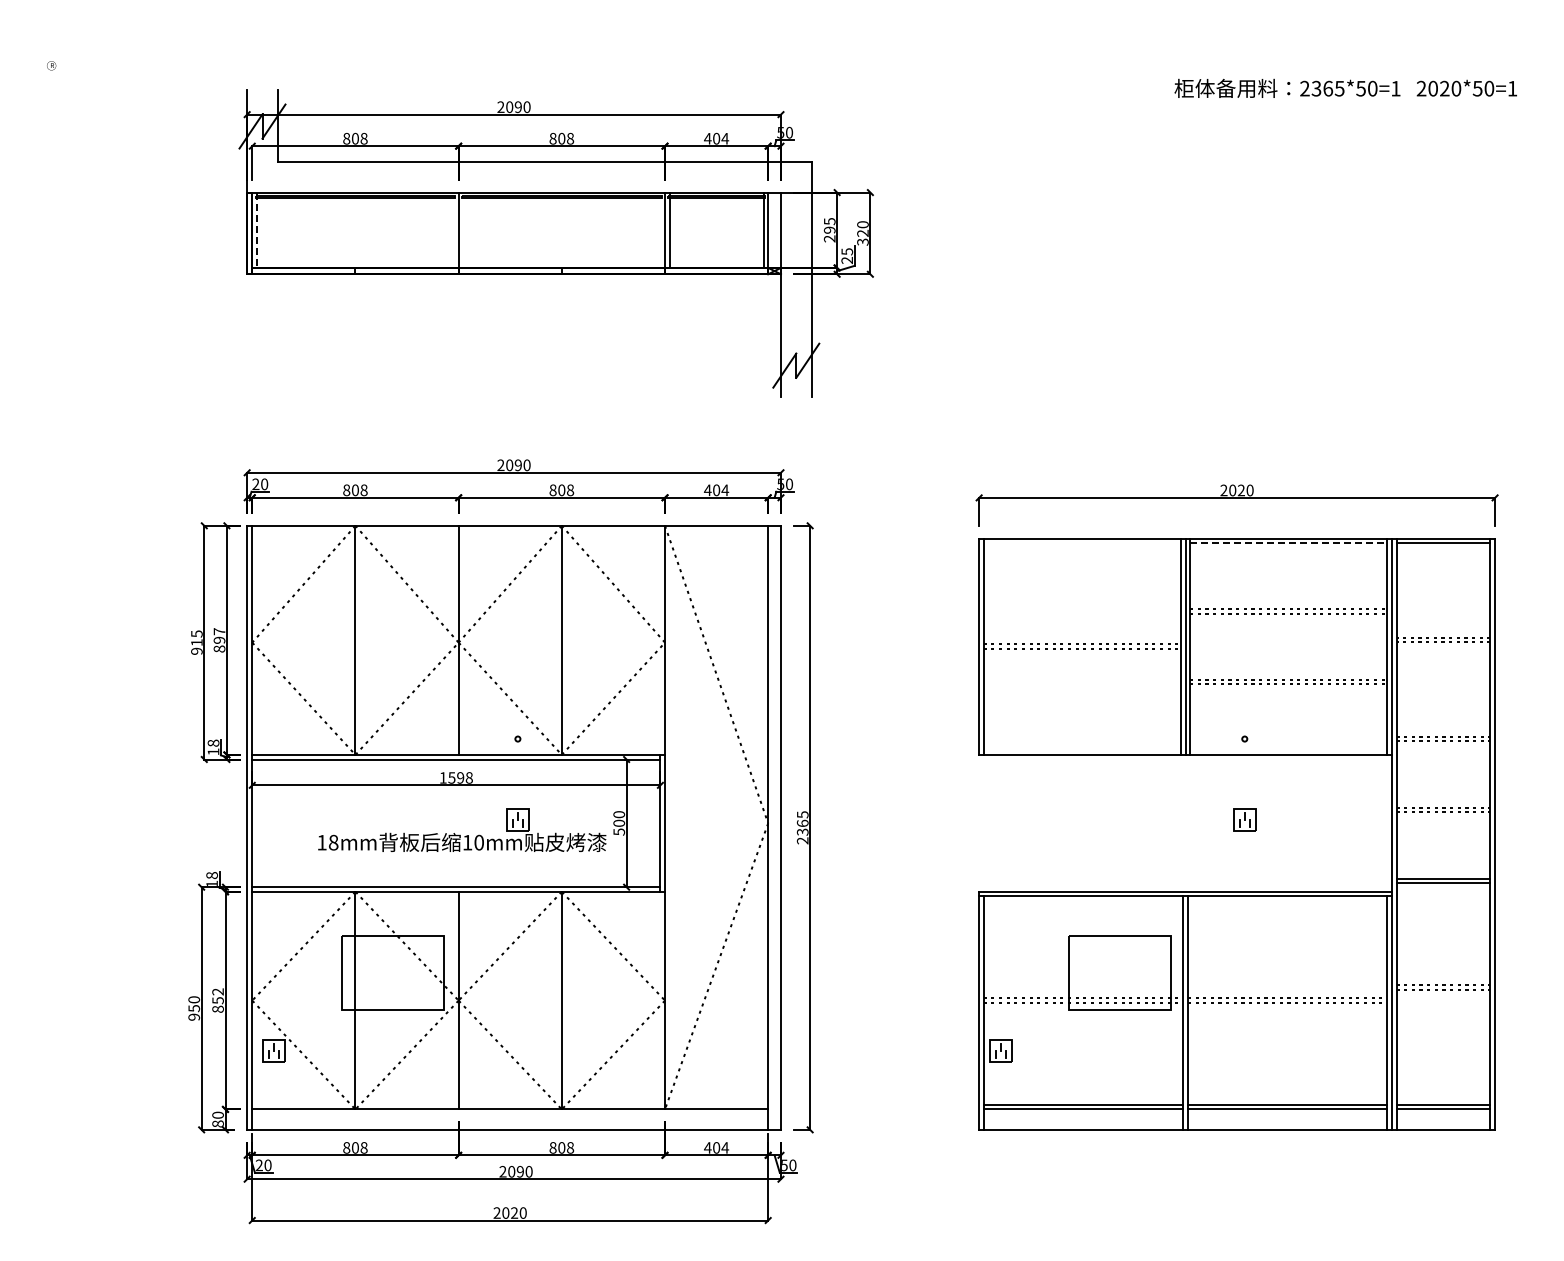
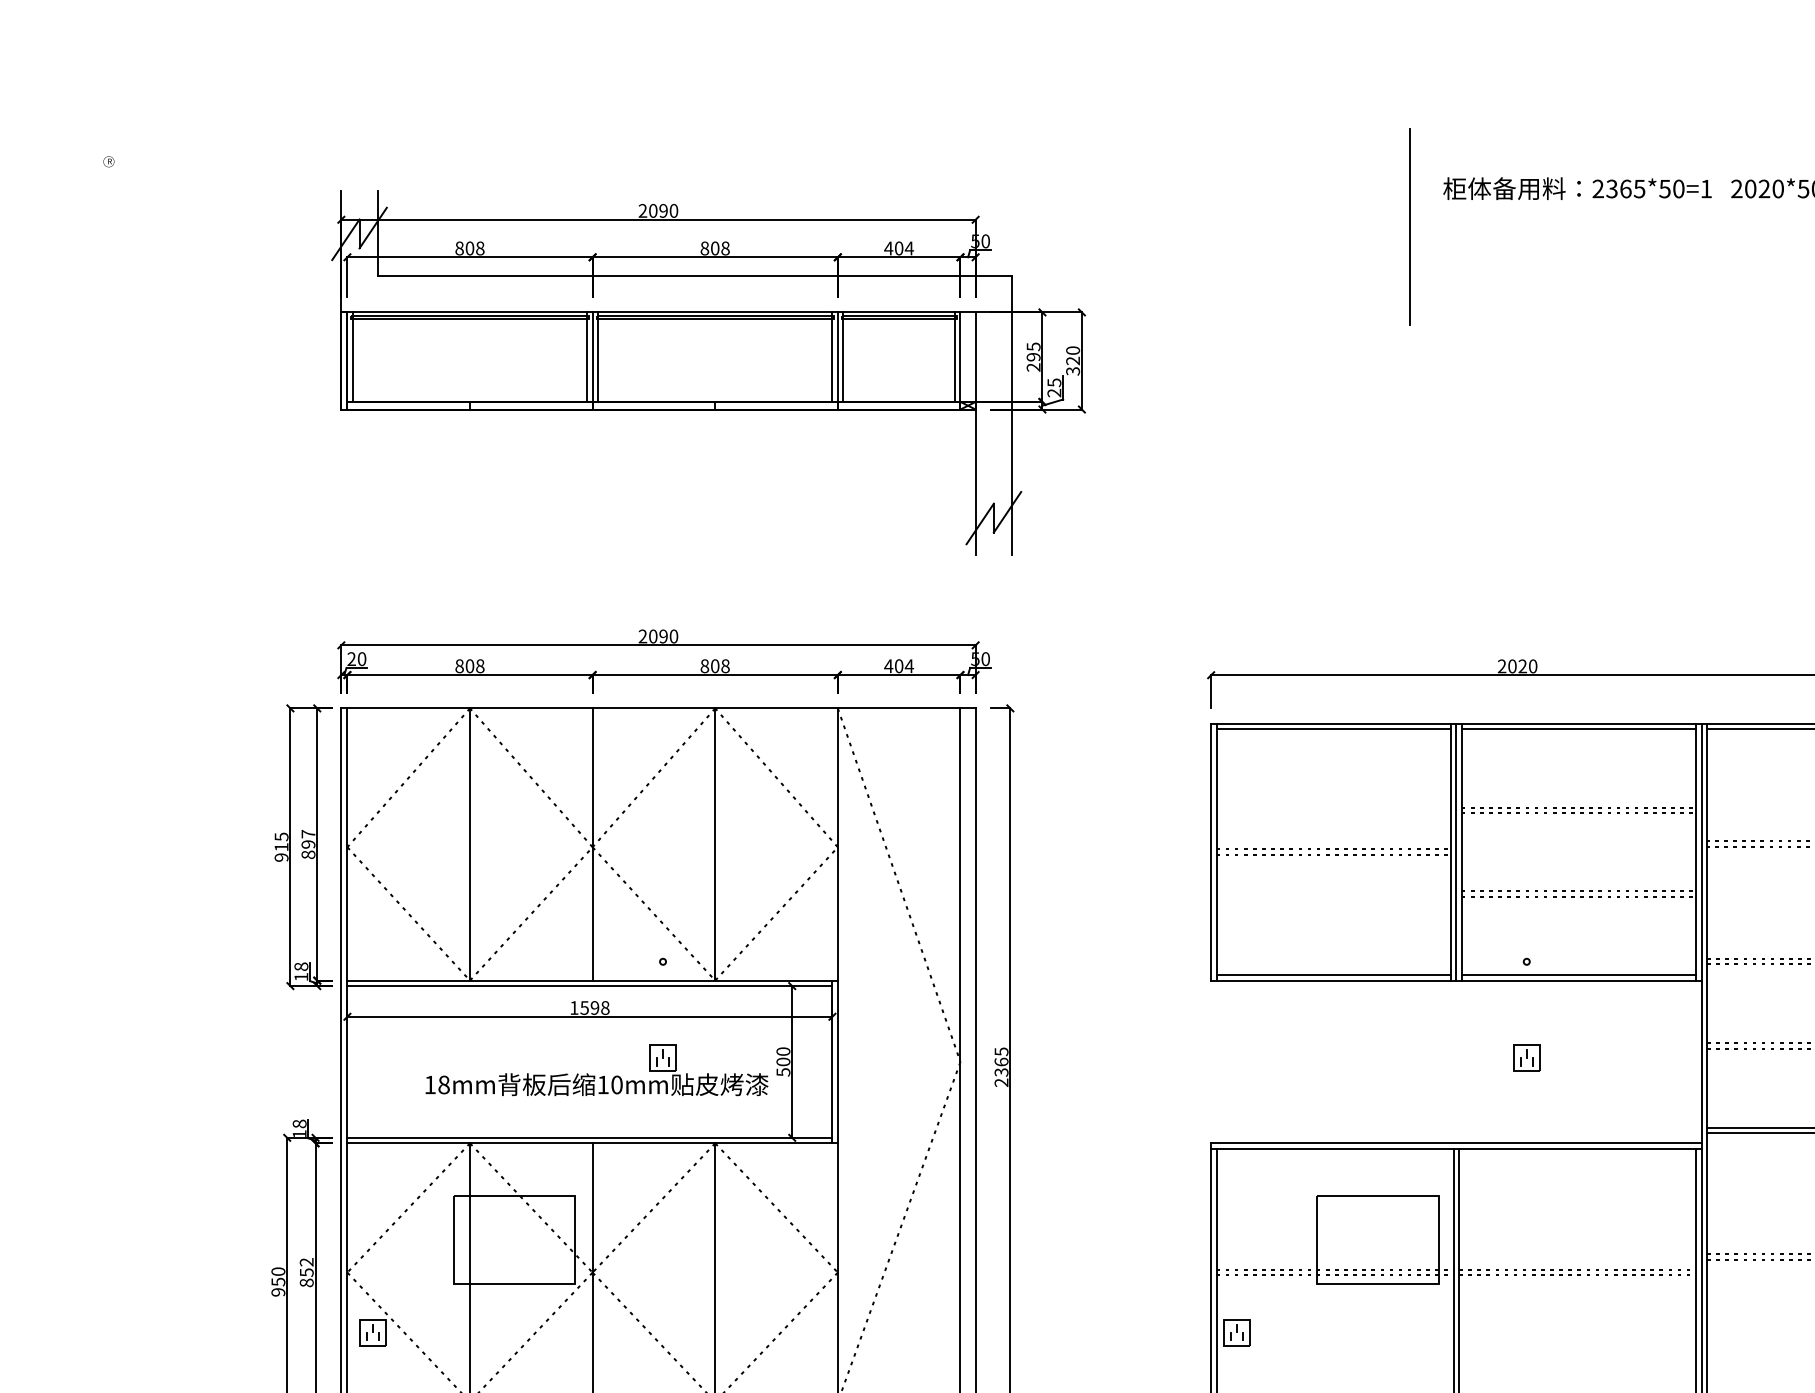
line: (1146, 120) -> (1409, 226), added
line: (454, 229) -> (587, 356), added
line: (463, 229) -> (598, 356), added
line: (660, 229) -> (832, 356), added
line: (256, 230) -> (352, 357), dashed -> solid
line: (1081, 543) -> (1332, 729), added
line: (1288, 543) -> (1578, 729), dashed -> solid
line: (1081, 750) -> (1332, 975), added
line: (1288, 750) -> (1578, 975), added

